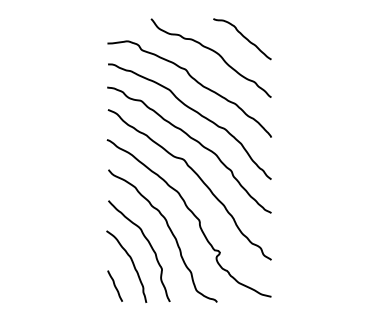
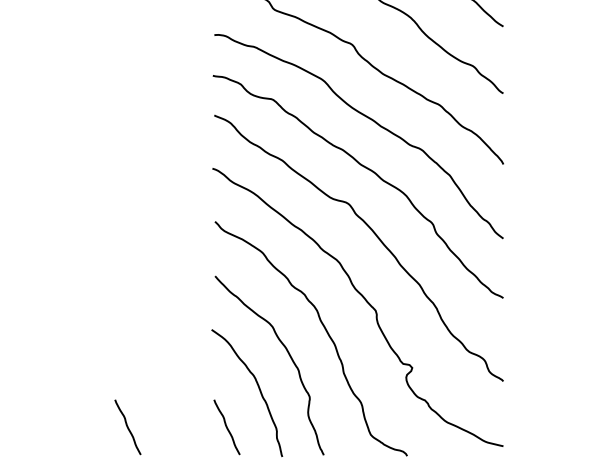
line: (58, 285) -> (126, 426), added

